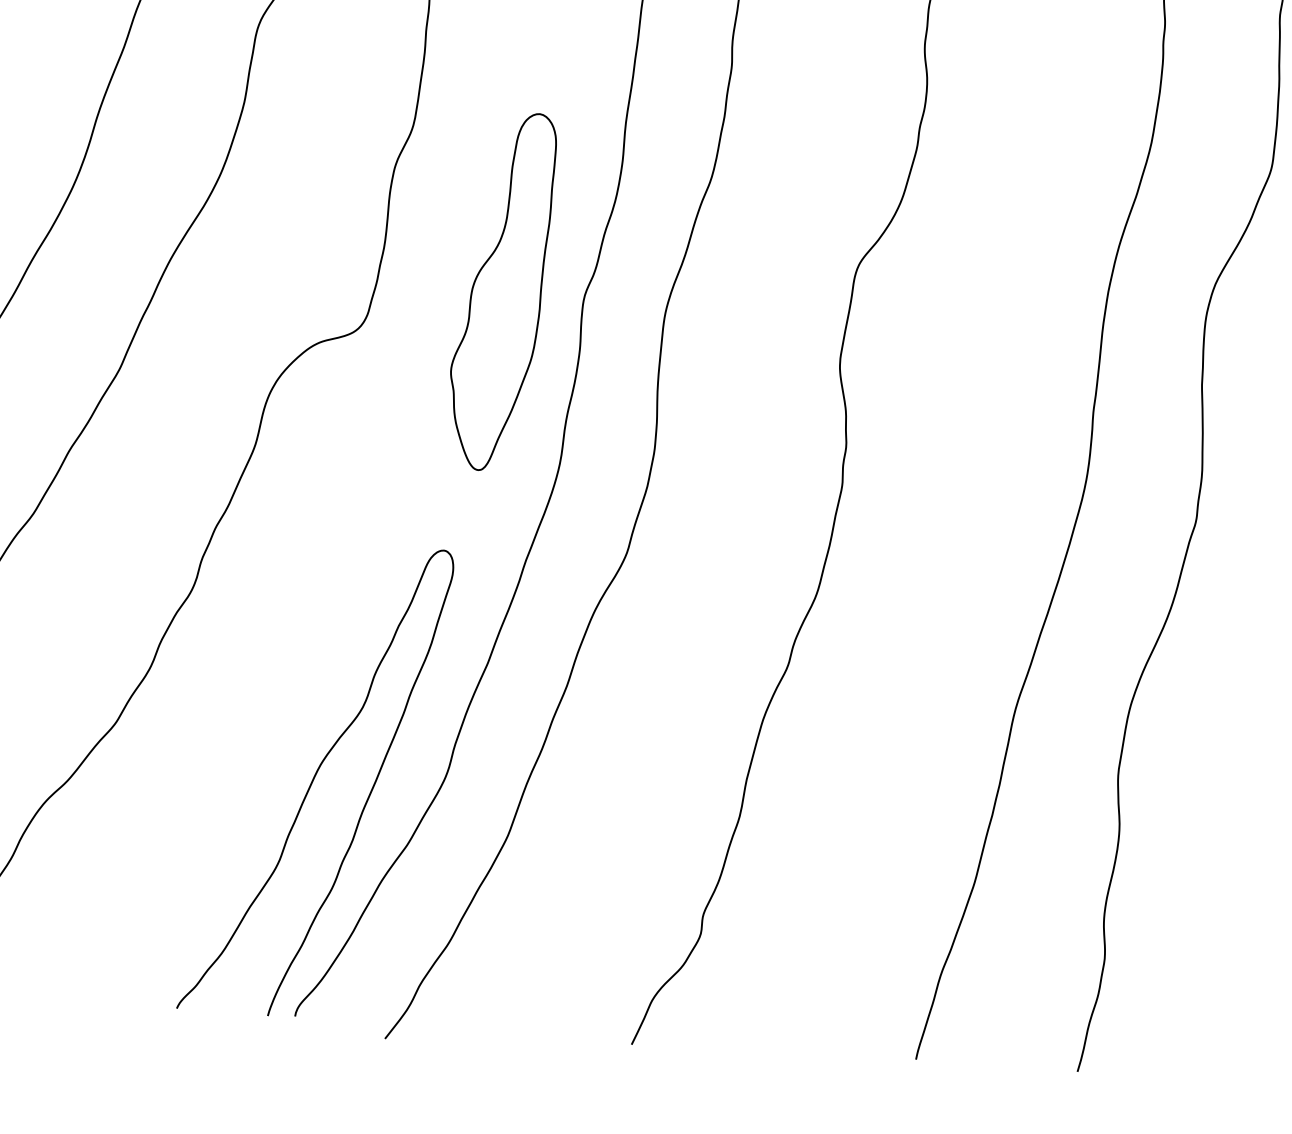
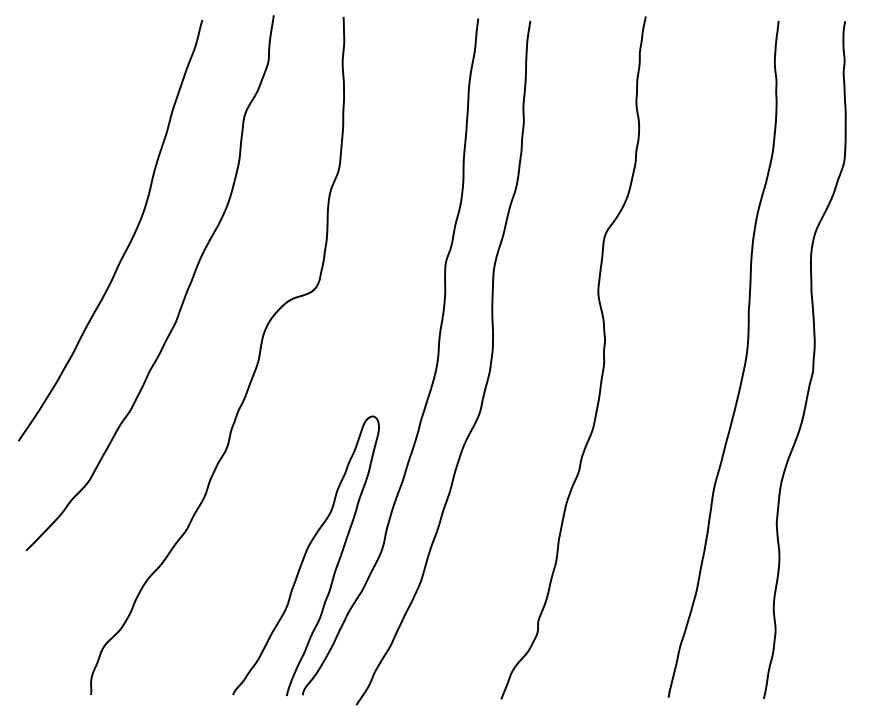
part: (500, 291) -> (396, 262), removed

